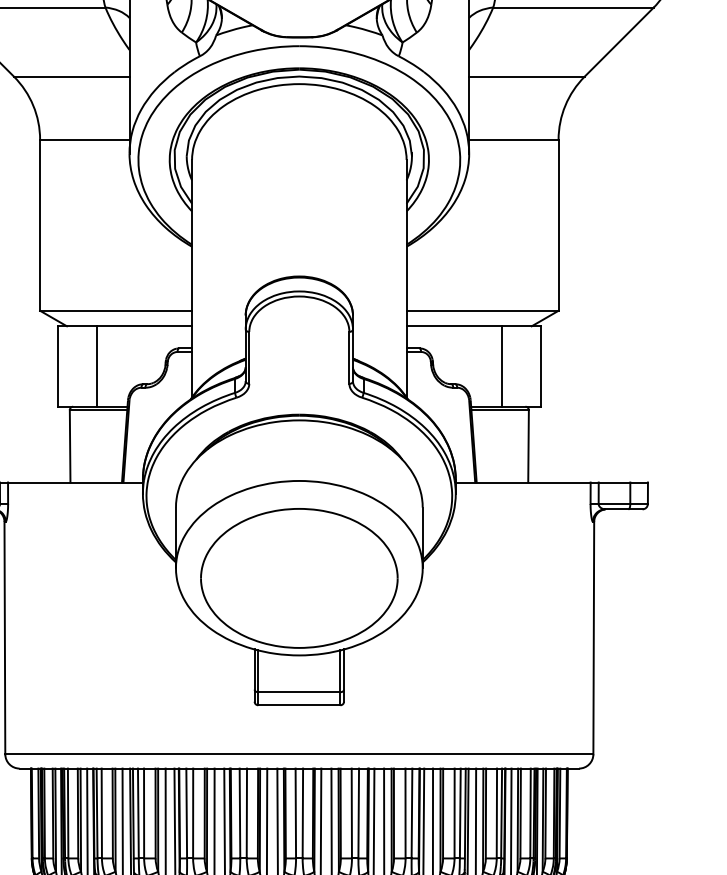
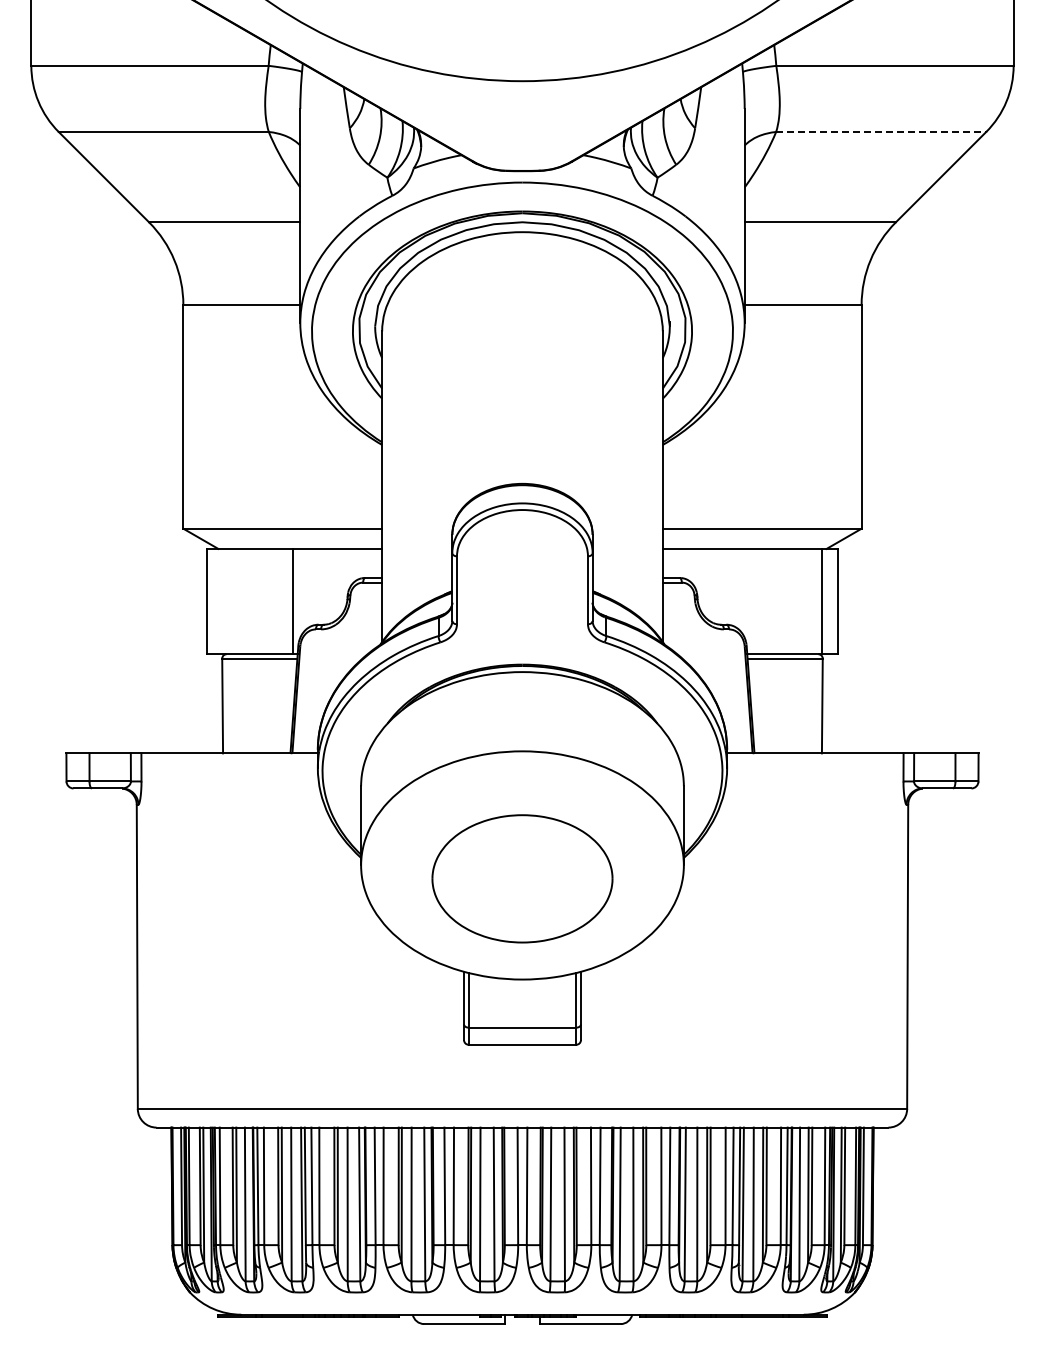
line: (573, 7) -> (881, 131), solid -> dashed
line: (96, 366) -> (293, 601), moved
line: (501, 366) -> (821, 601), moved
part: (299, 578) -> (522, 878), size x0.7

